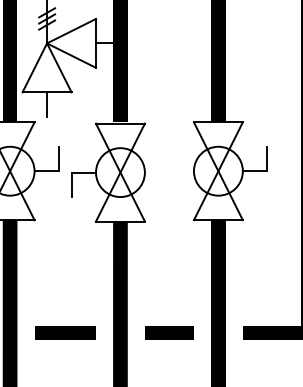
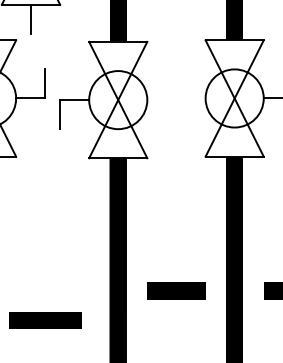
line: (65, 332) -> (45, 319), moved

